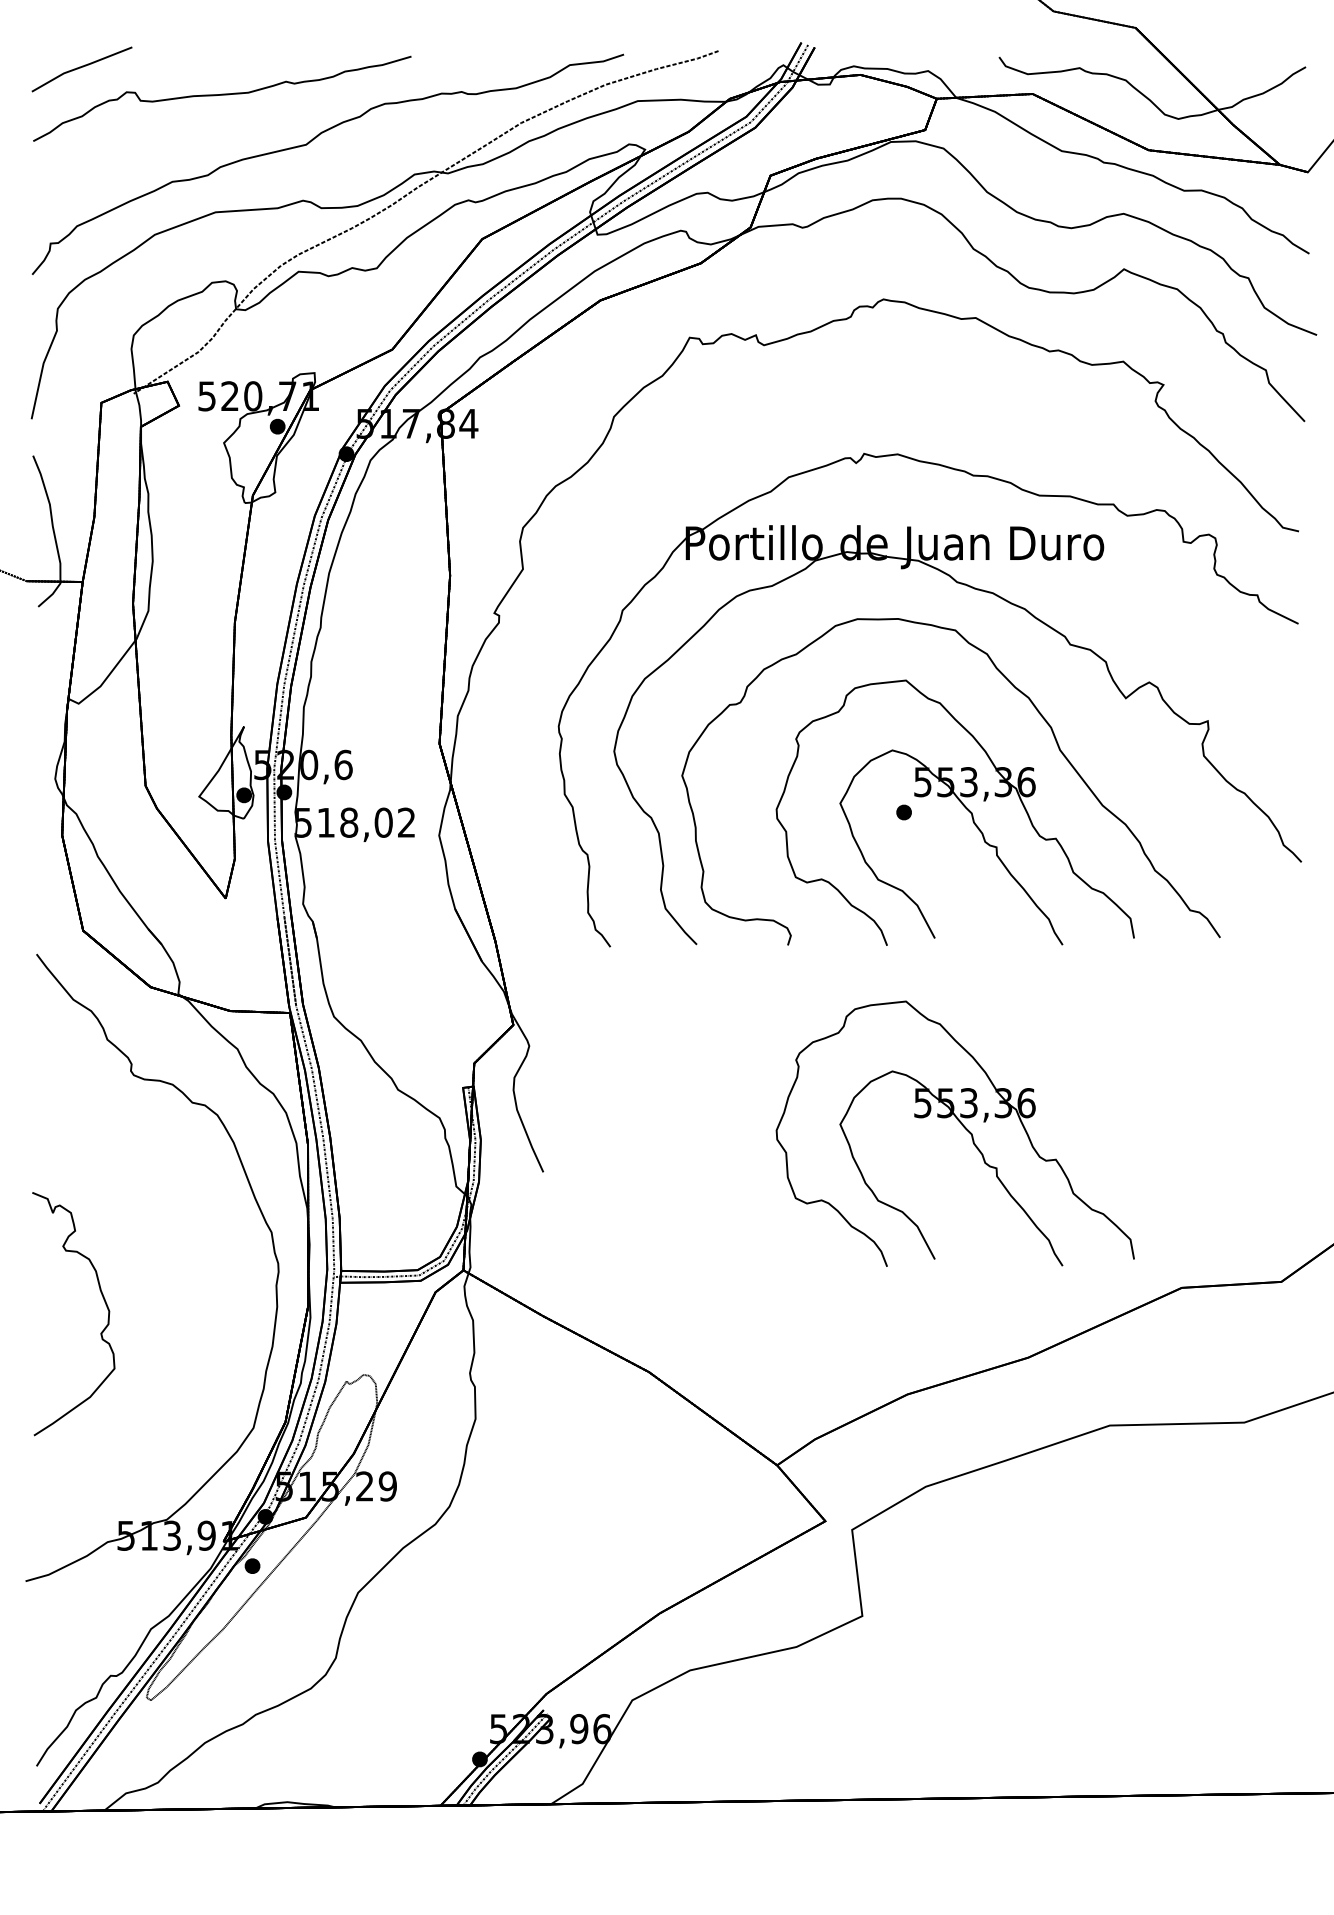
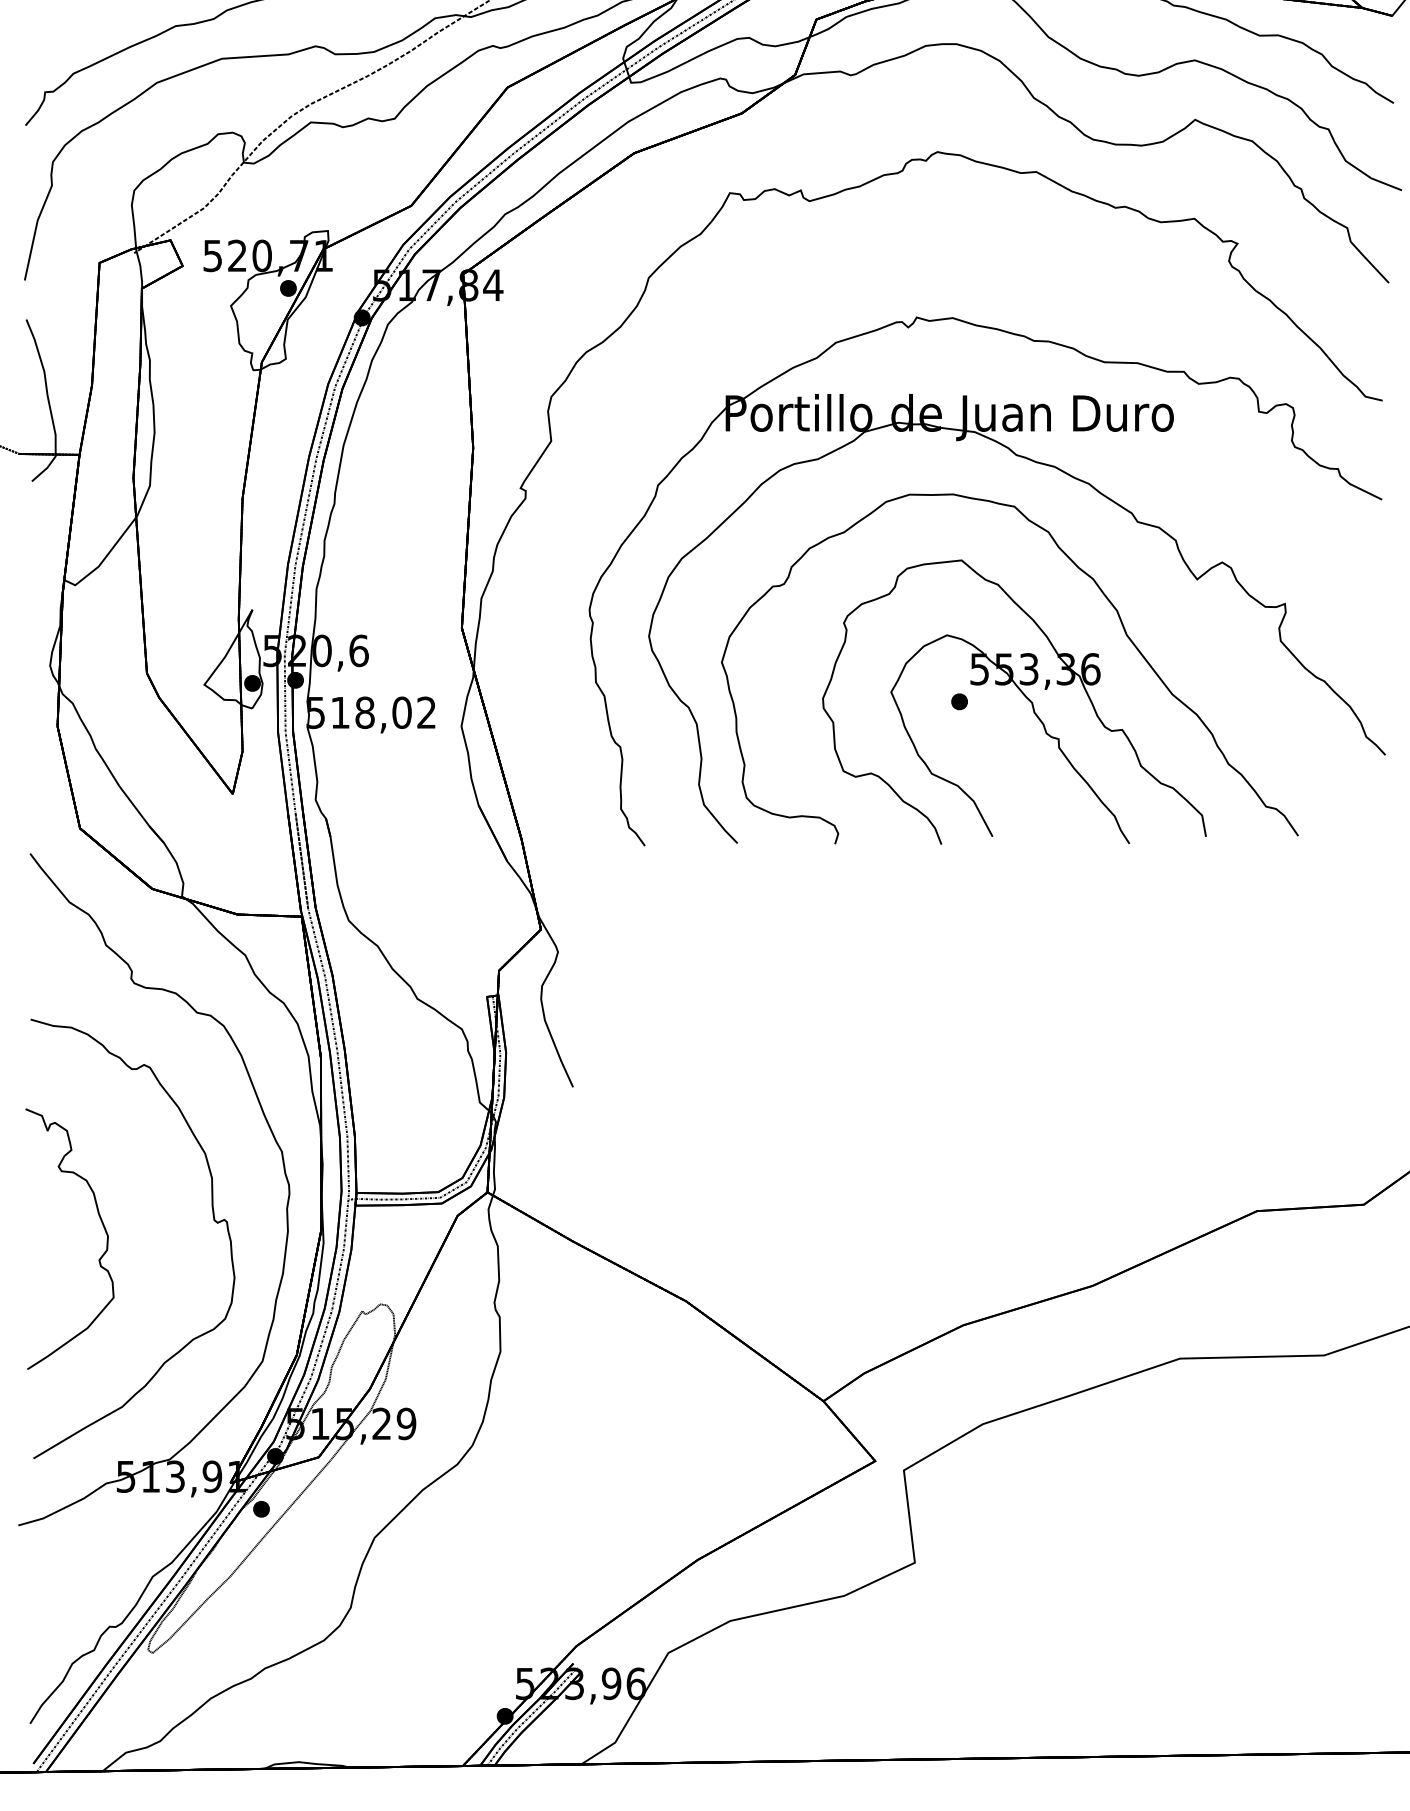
part: (962, 1126) -> (1022, 1038), removed
part: (207, 1296) -> (213, 1220), added

